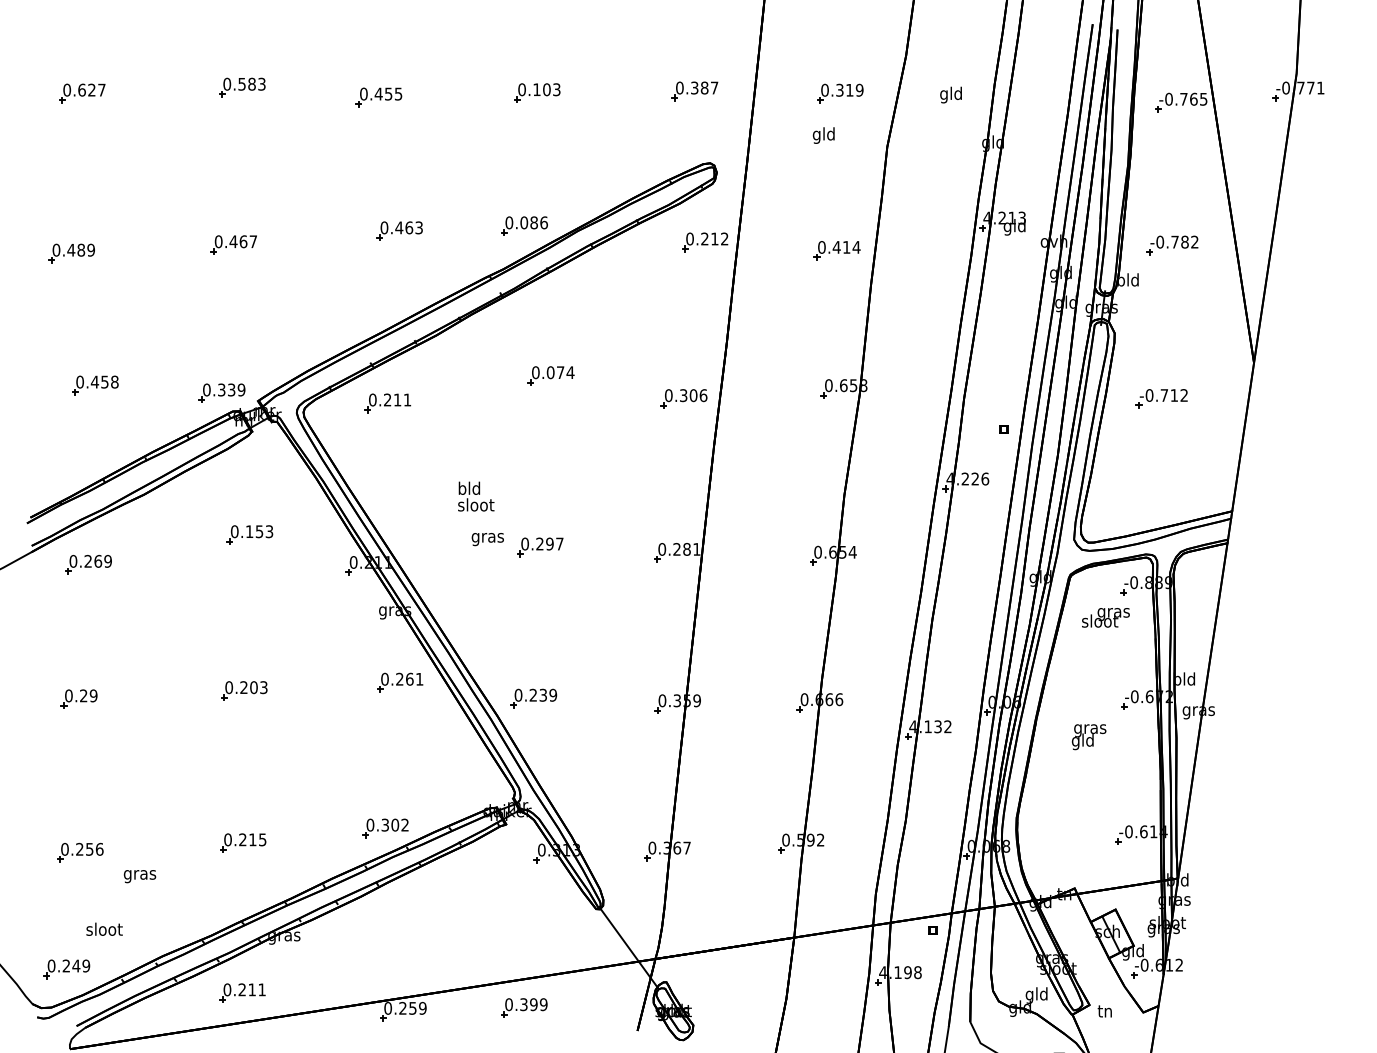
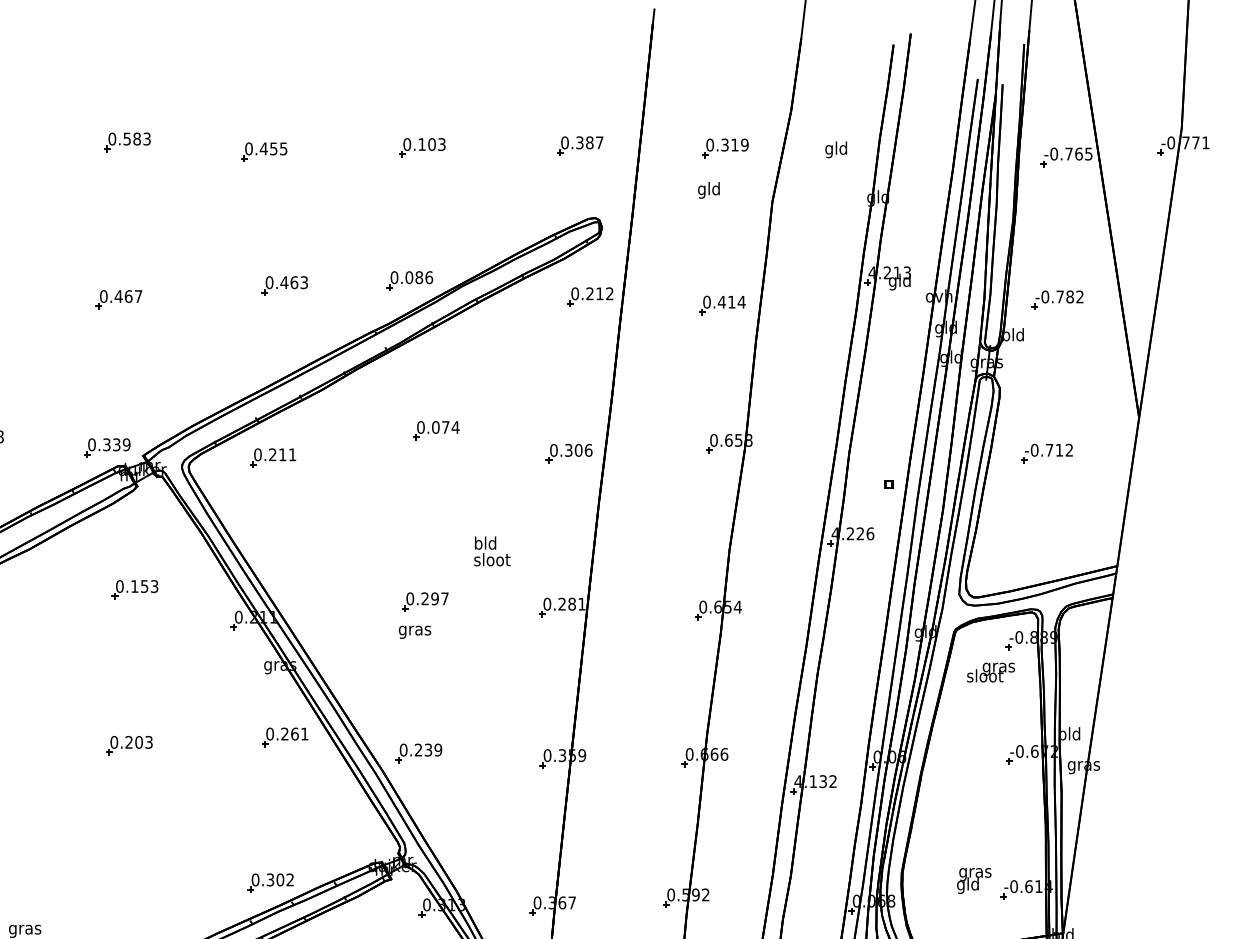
text: (476, 496) -> (492, 551), moved
text: (487, 539) -> (414, 632), moved
text: (1088, 737) -> (973, 881), moved
part: (243, 842) -> (128, 897), removed

